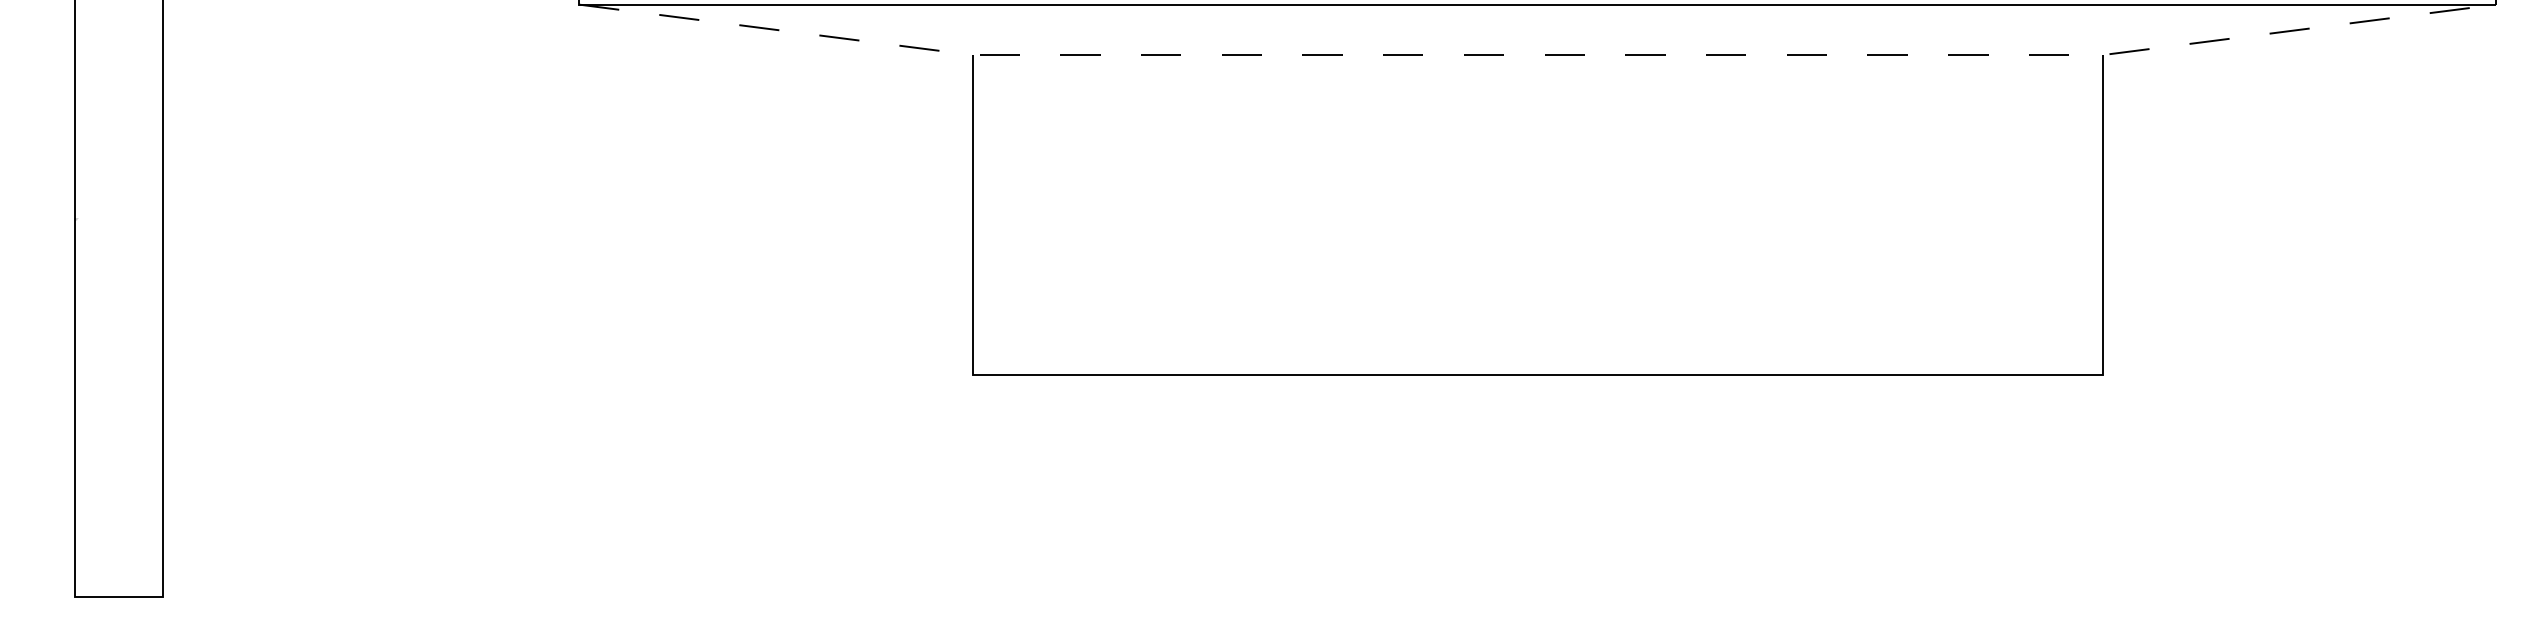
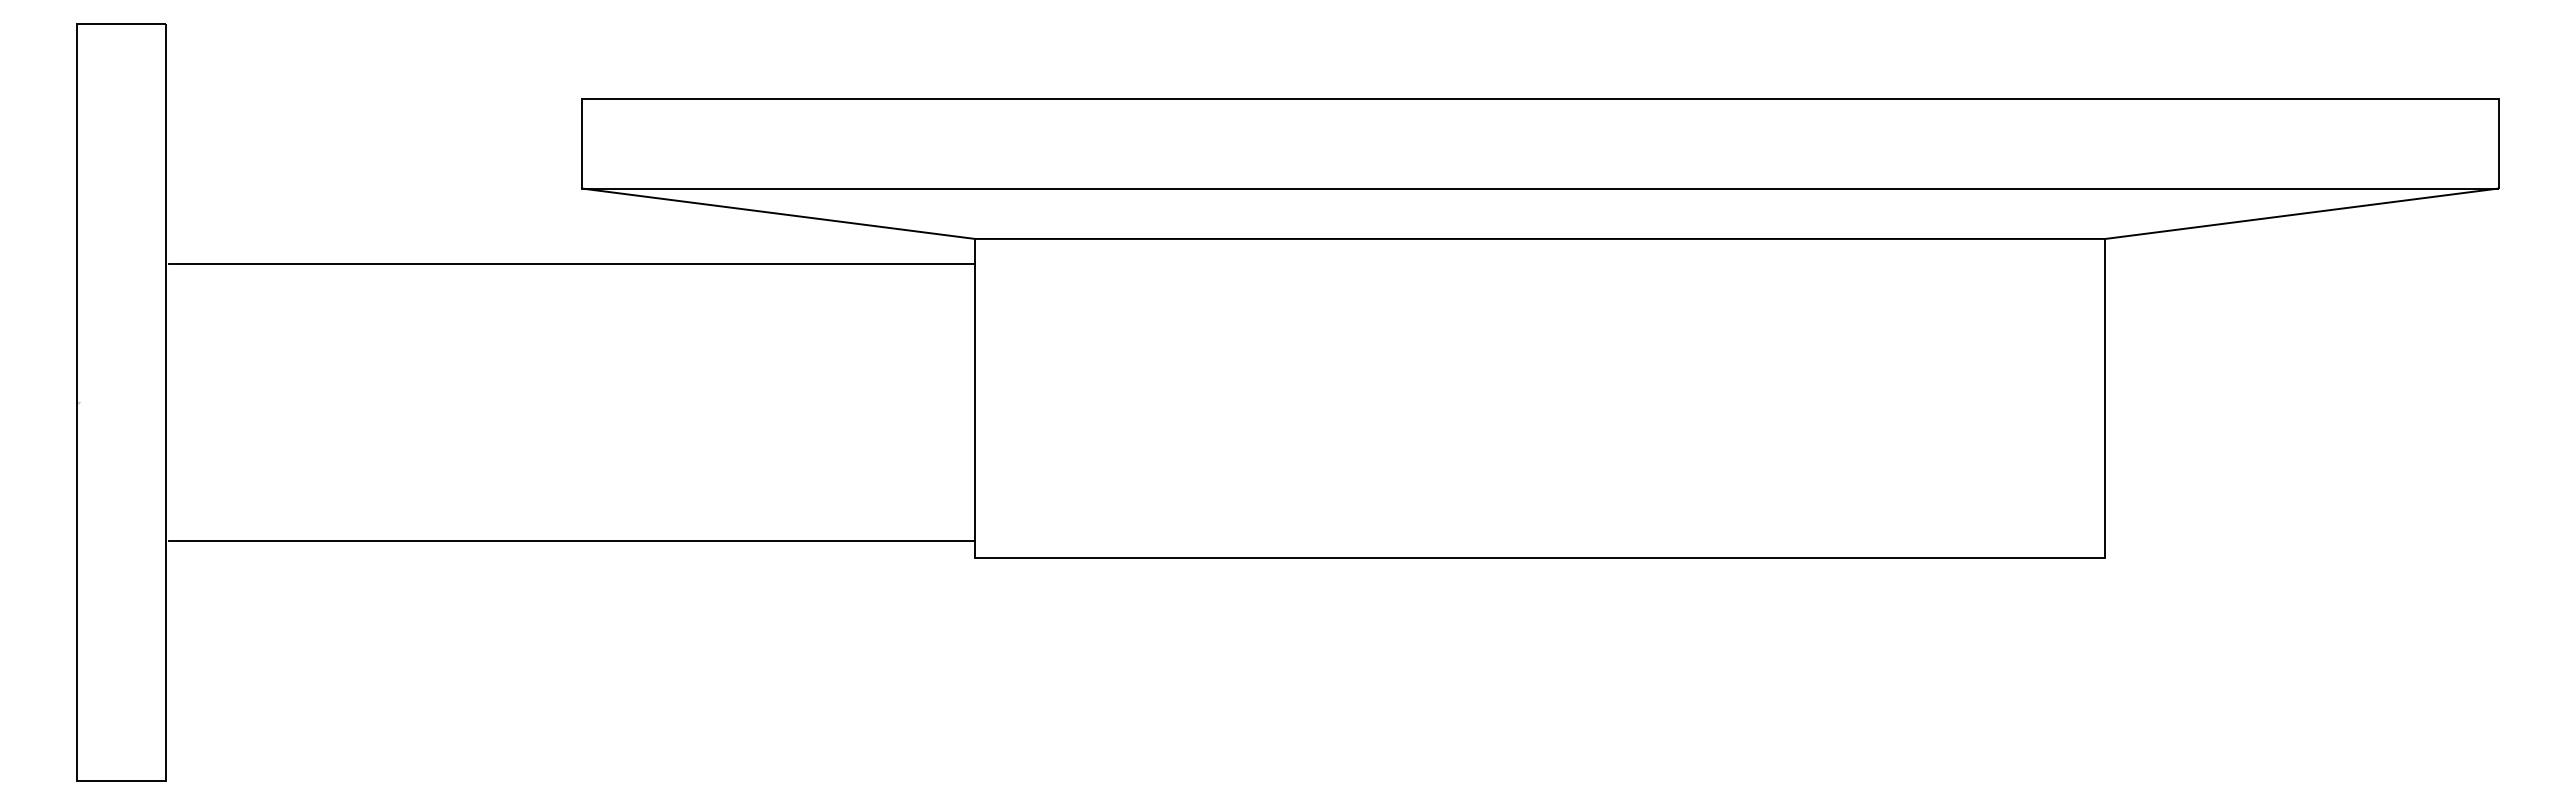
line: (1537, 54) -> (1540, 238), dashed -> solid
line: (569, 79) -> (572, 263), added
line: (569, 357) -> (572, 541), added

